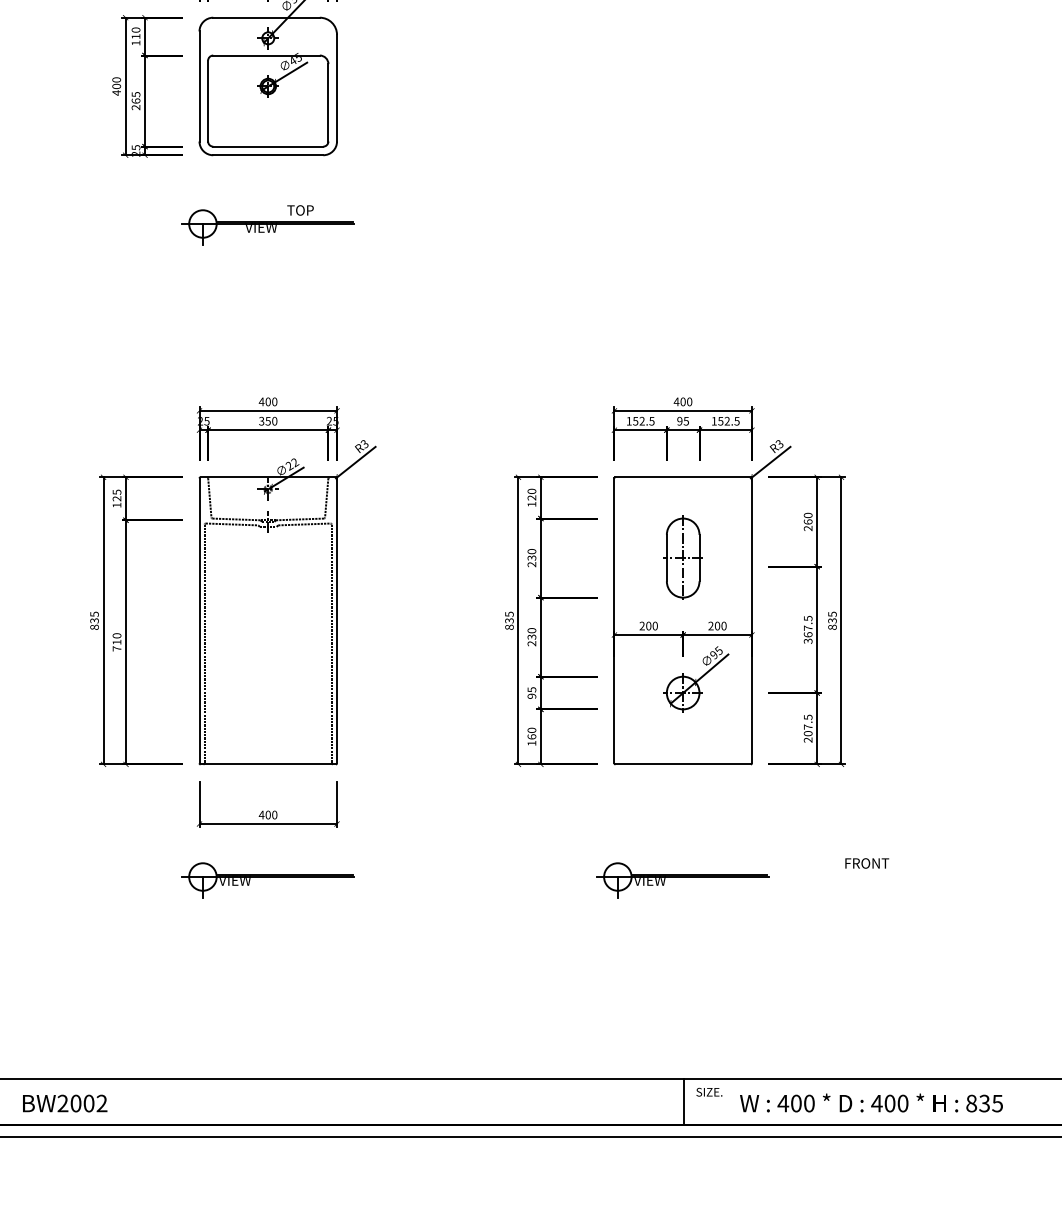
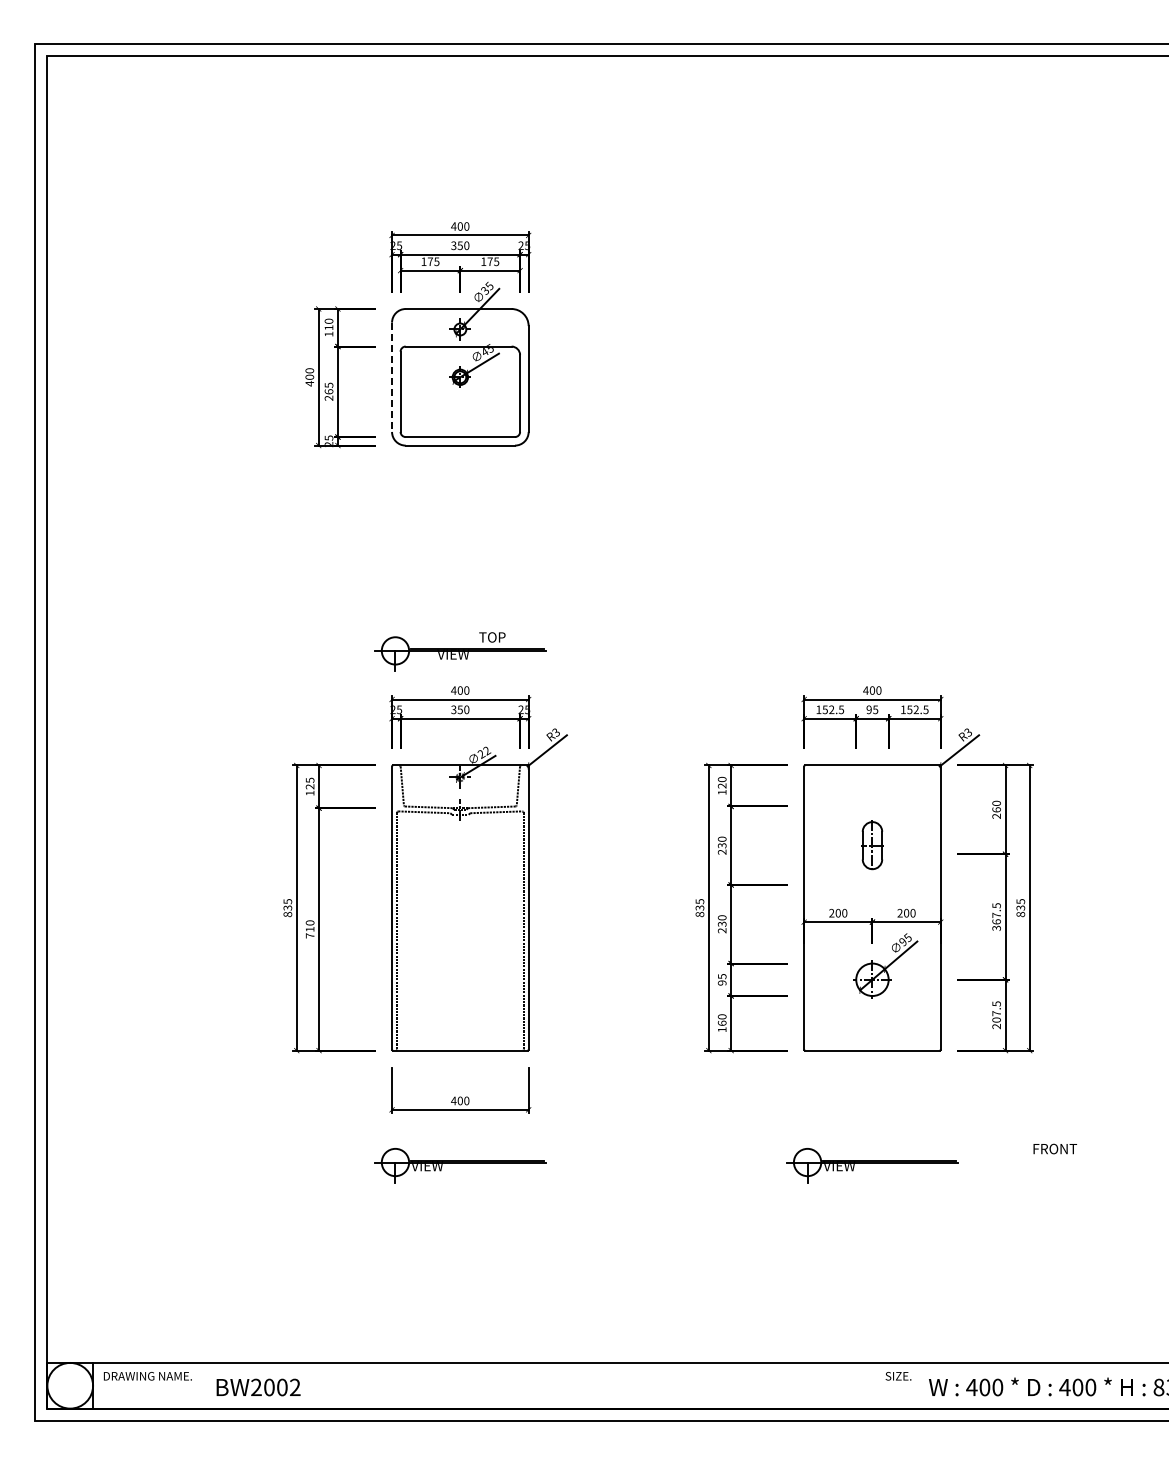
line: (199, 86) -> (392, 377), solid -> dashed
part: (268, 224) -> (460, 651), moved
part: (683, 557) -> (872, 845), size x0.6
line: (684, 1101) -> (873, 1385), removed

